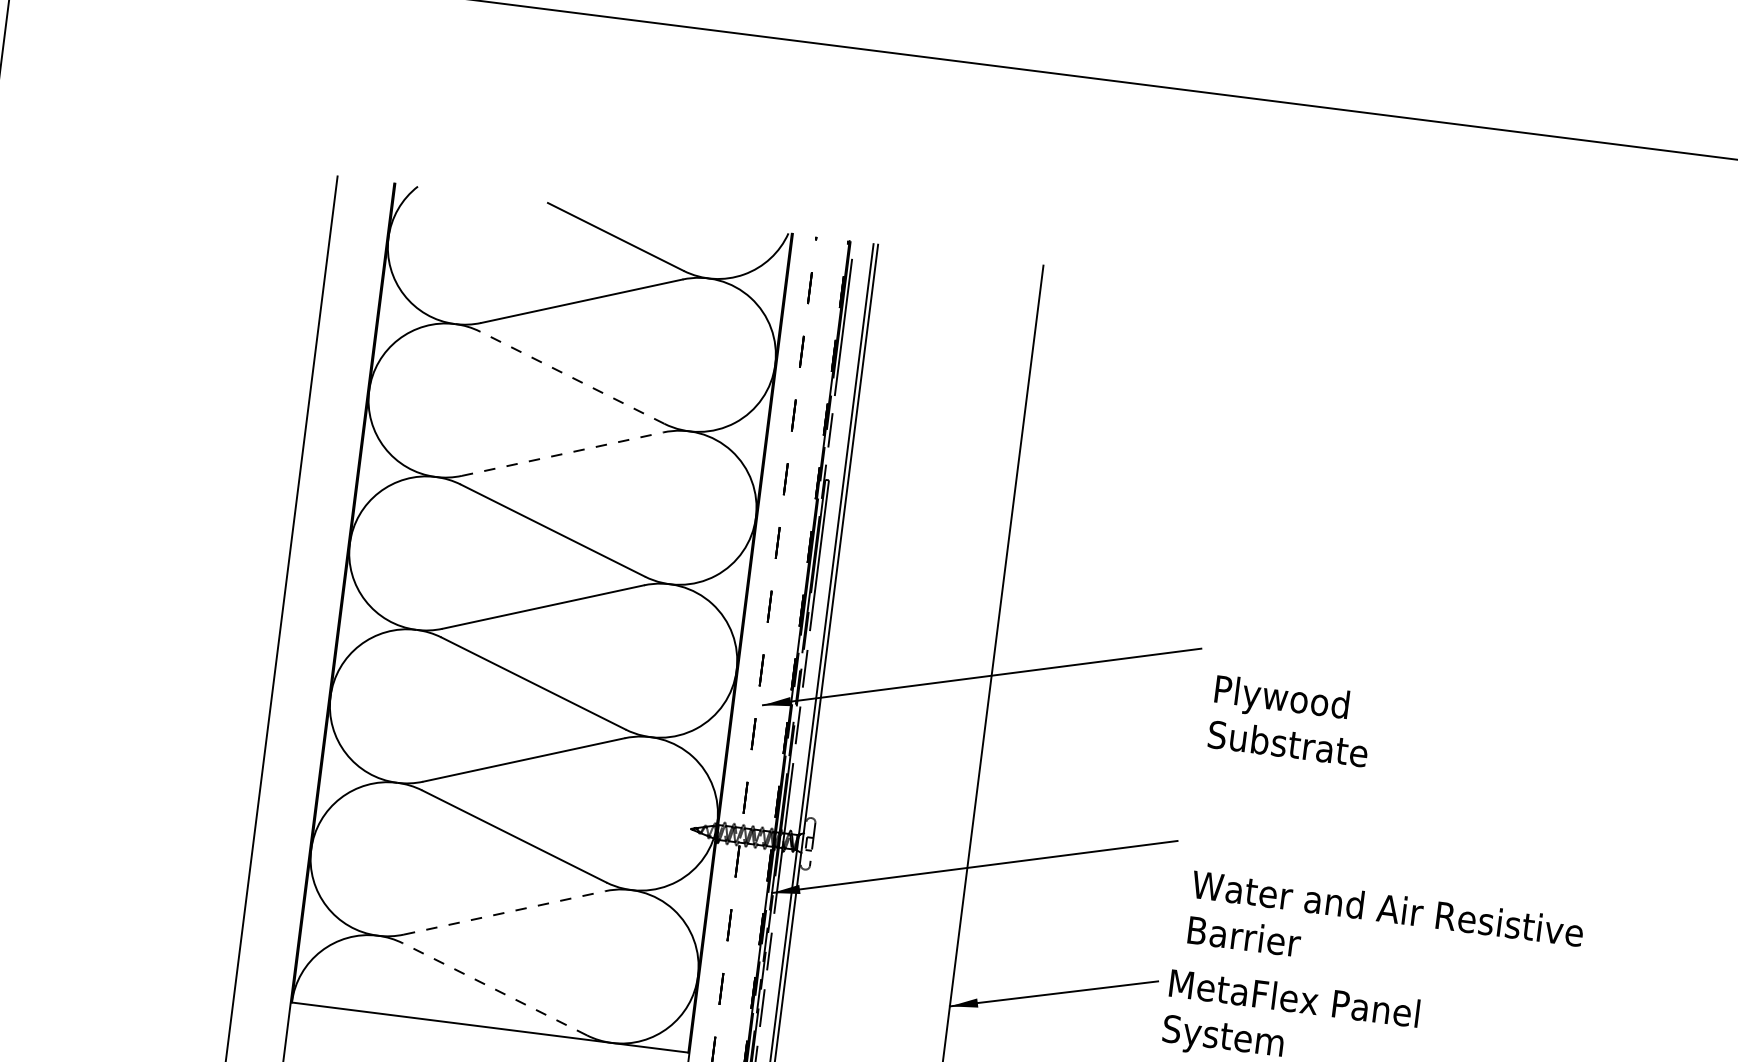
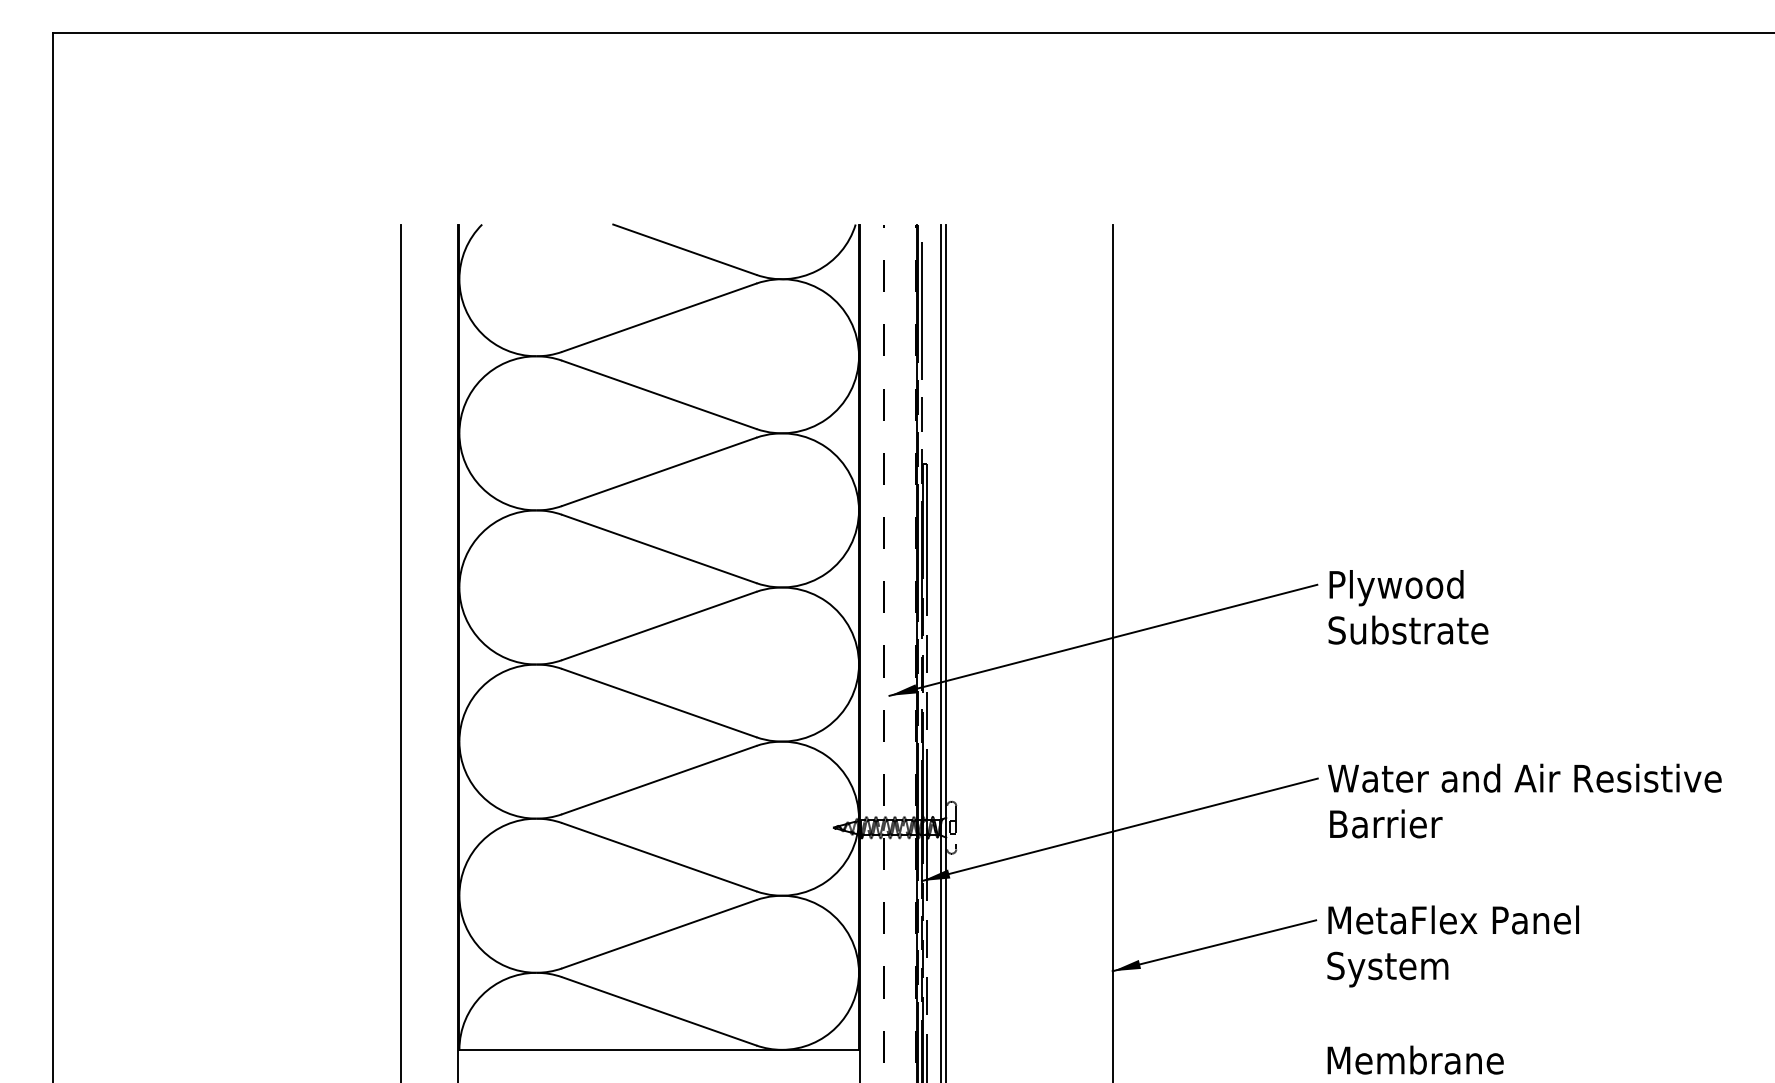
line: (571, 377) -> (658, 394), dashed -> solid
line: (562, 453) -> (659, 471), dashed -> solid
text: (1291, 721) -> (1408, 607), moved
line: (504, 913) -> (659, 934), dashed -> solid
text: (1384, 930) -> (1524, 800), moved
line: (494, 989) -> (658, 1011), dashed -> solid

